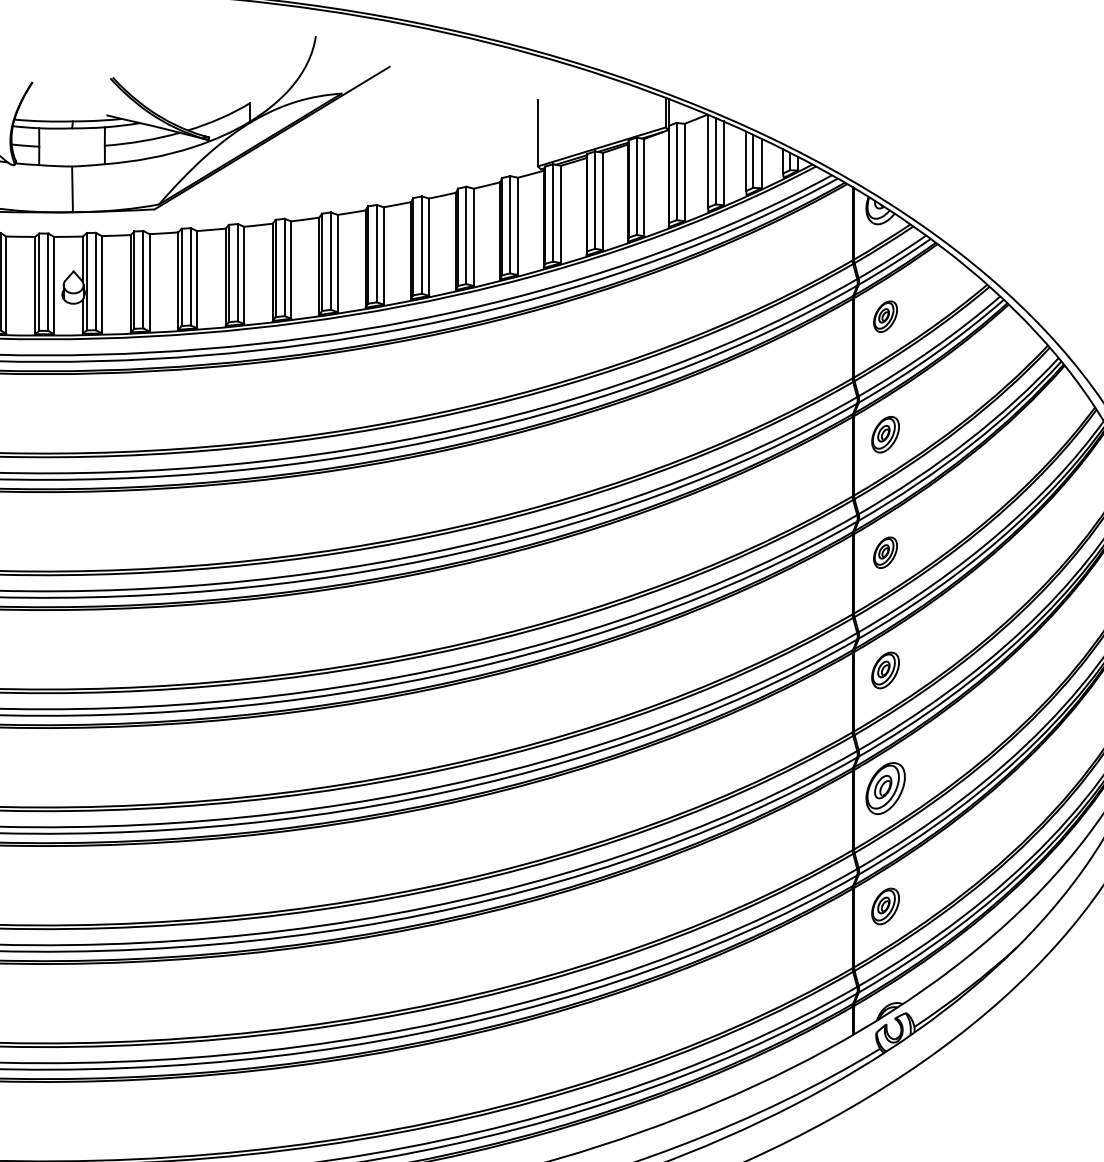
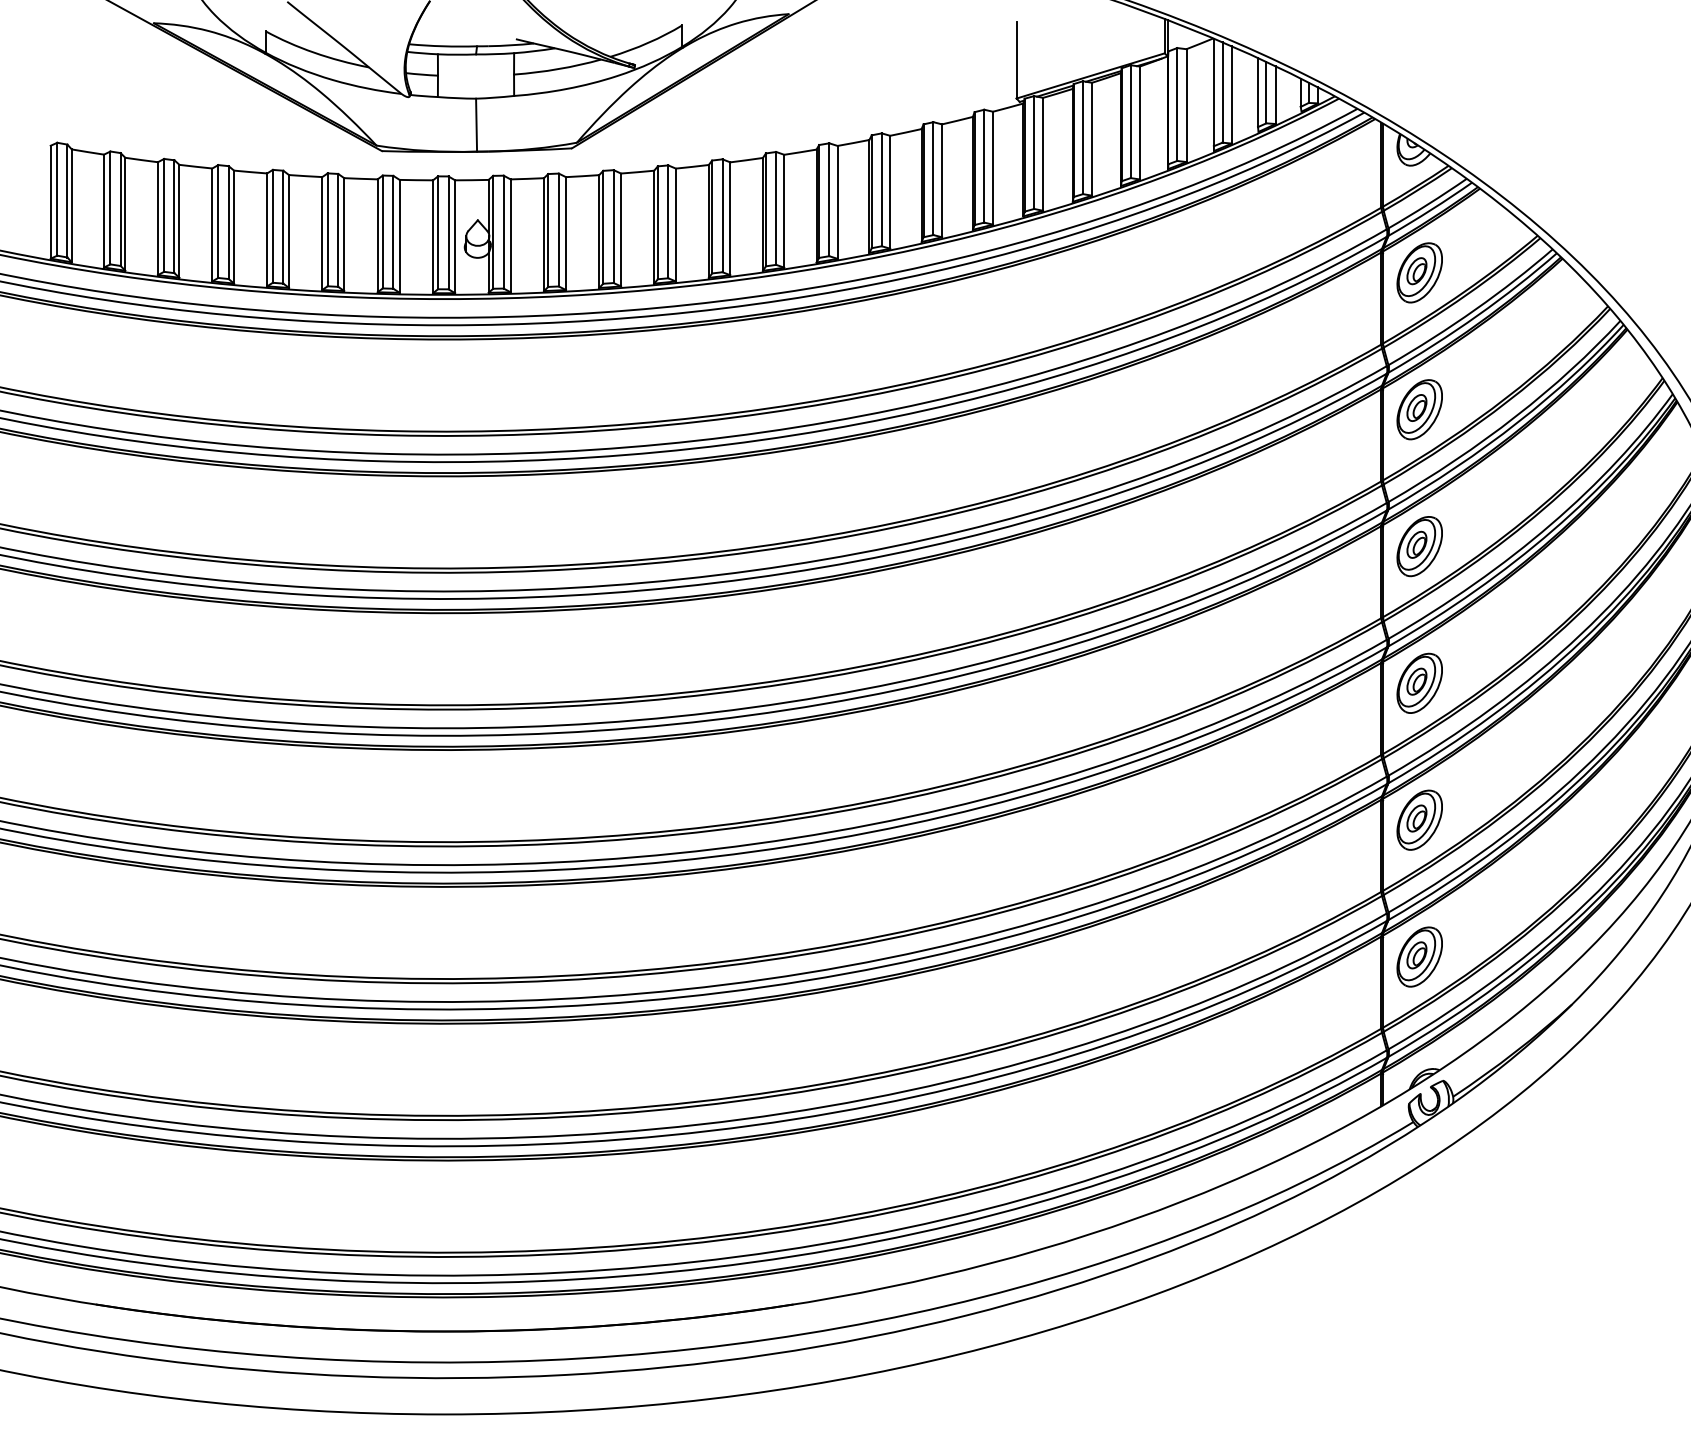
part: (885, 316) -> (1419, 272), size x1.67
part: (885, 434) -> (1419, 409), size x1.43
part: (885, 552) -> (1419, 546), size x1.67
part: (885, 669) -> (1419, 682), size x1.43
part: (885, 906) -> (1419, 956), size x1.43

